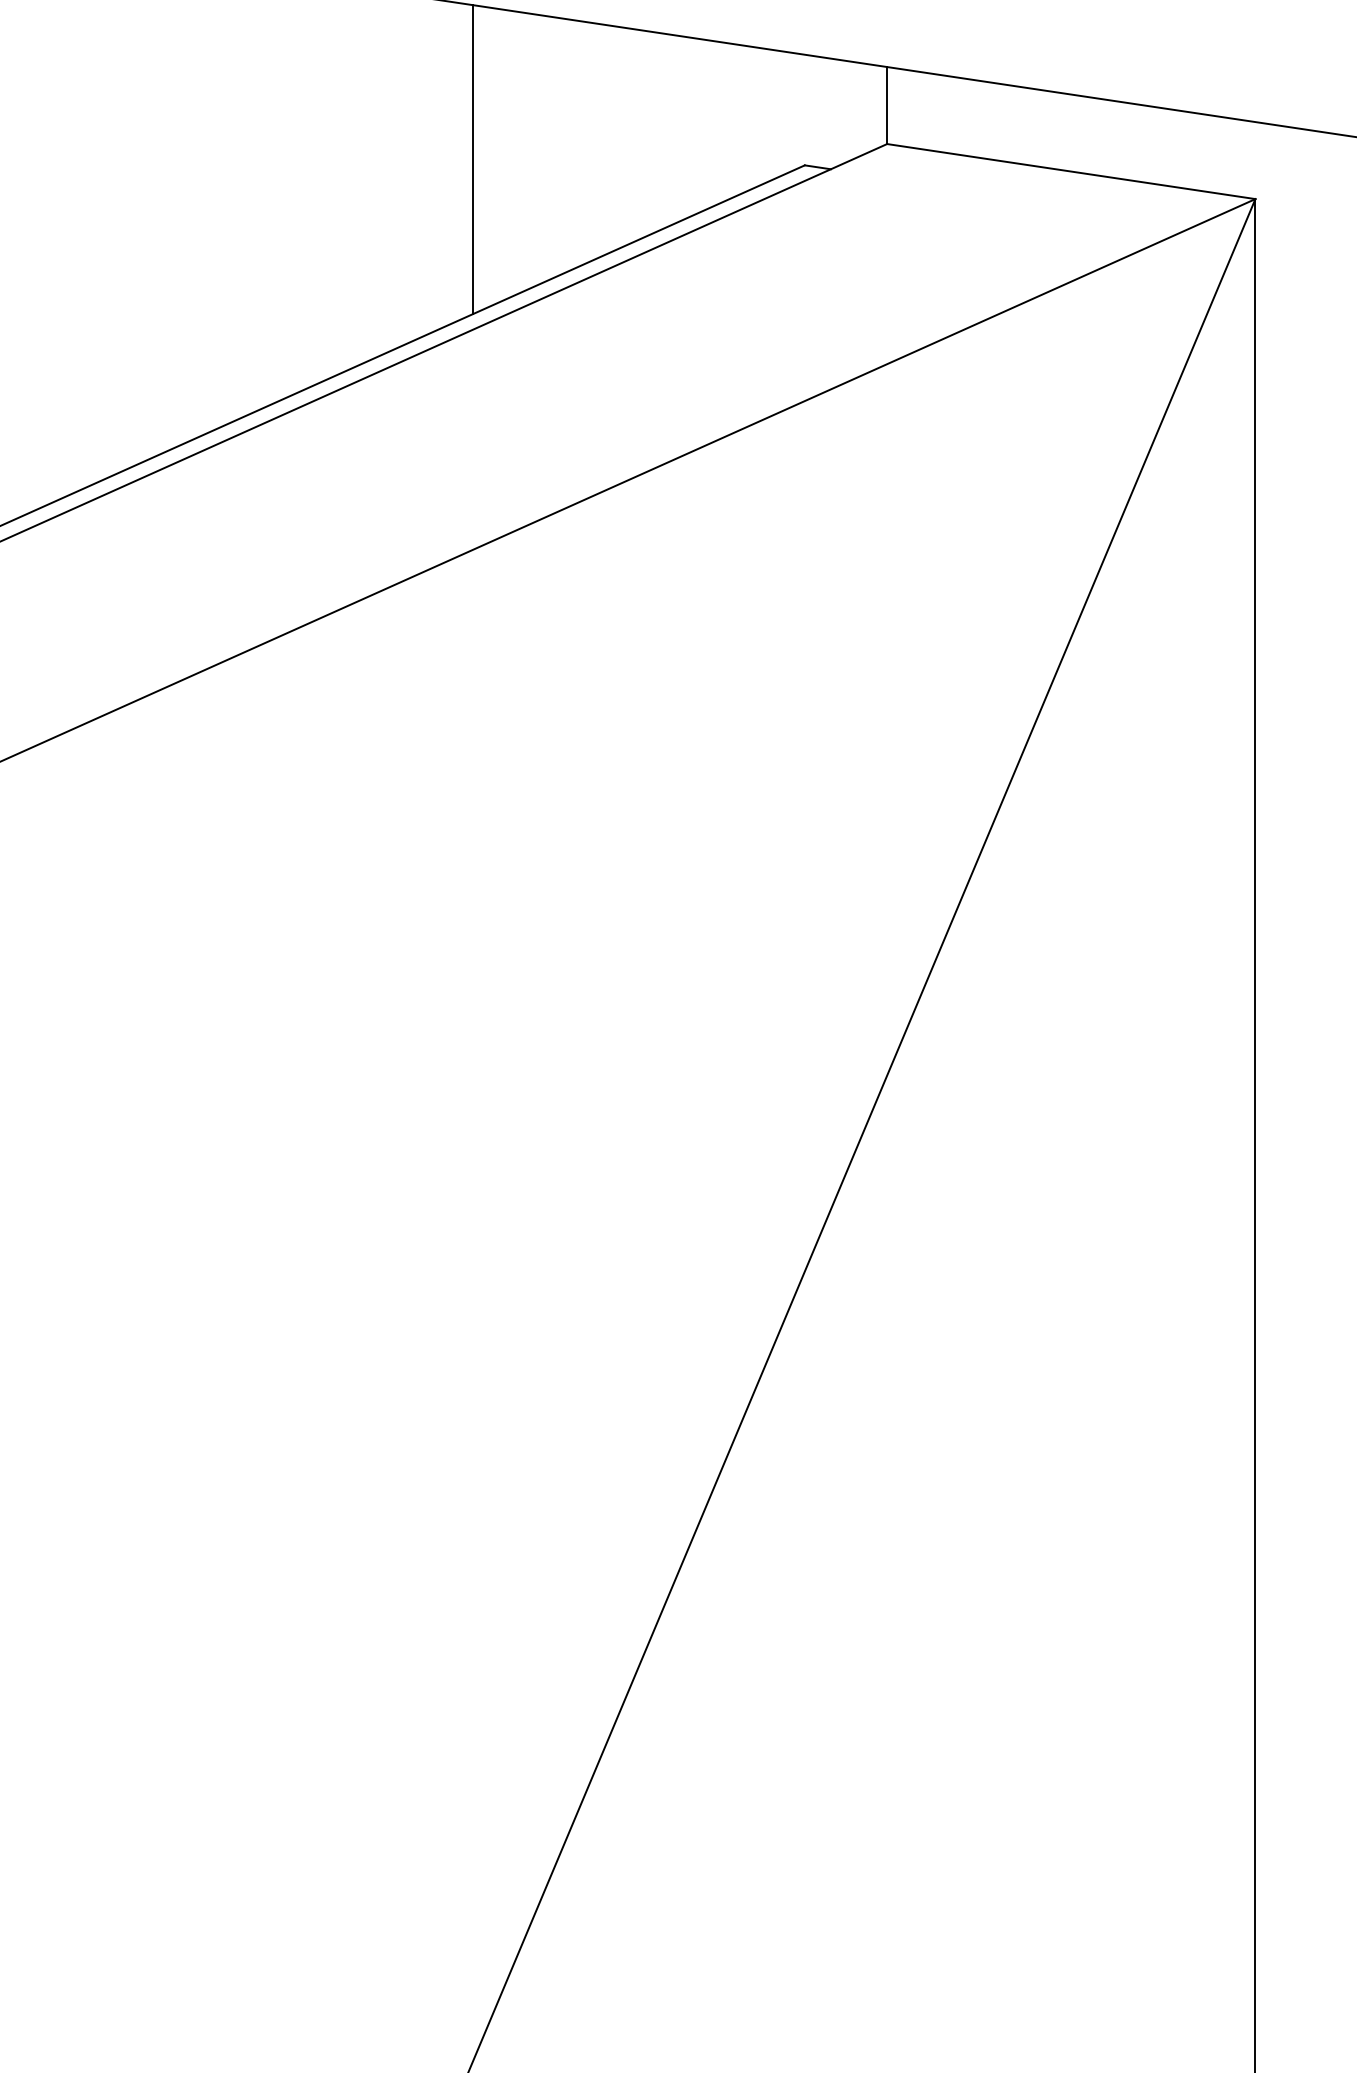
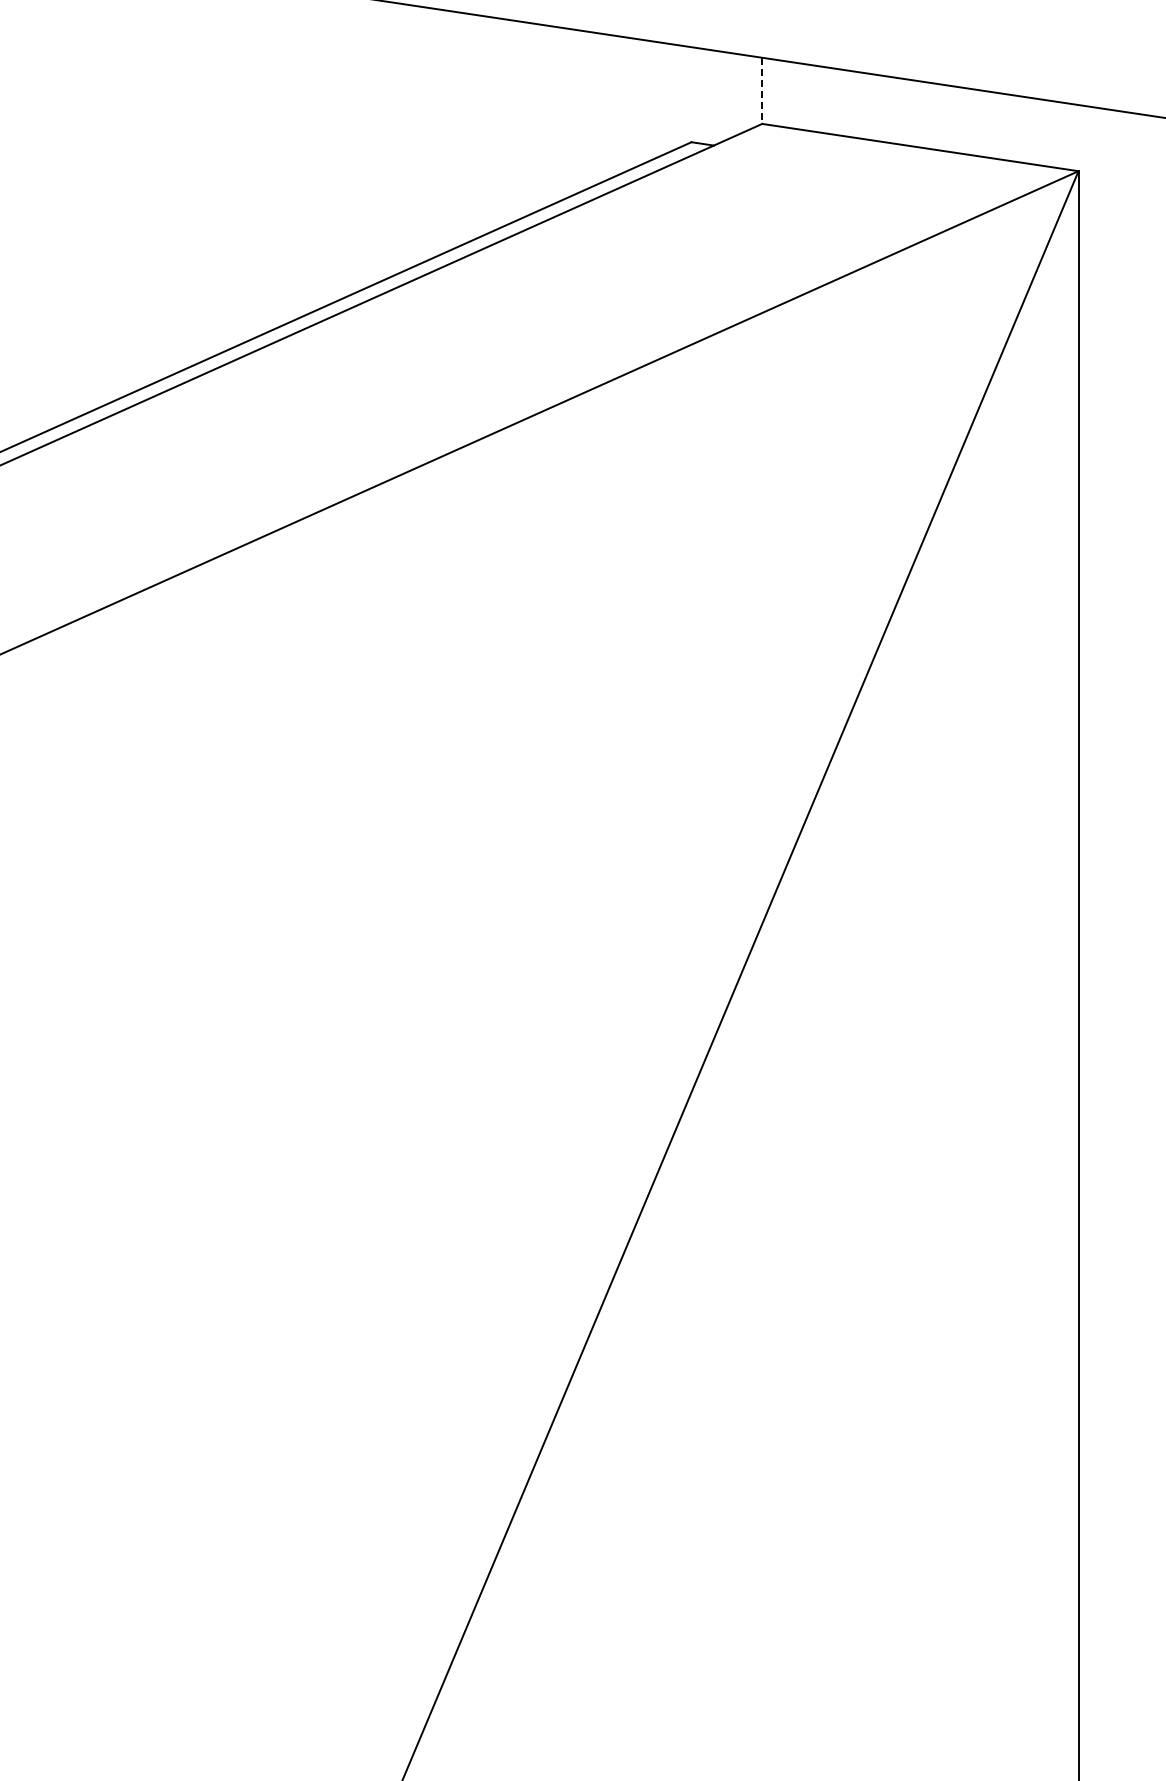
line: (887, 106) -> (762, 91), solid -> dashed
line: (473, 159) -> (406, 137), removed

